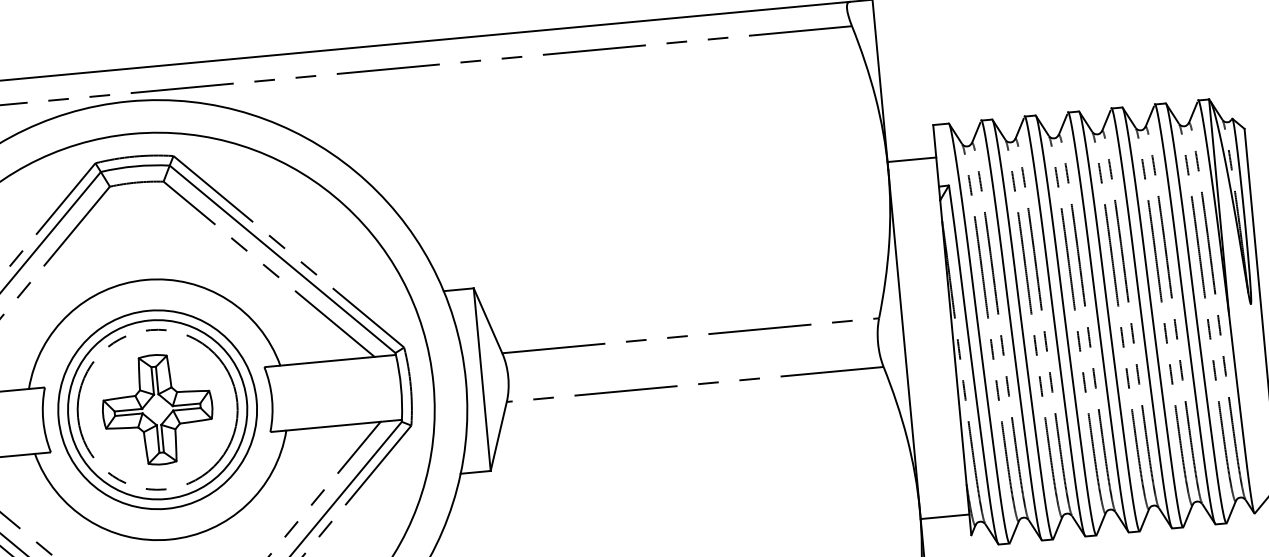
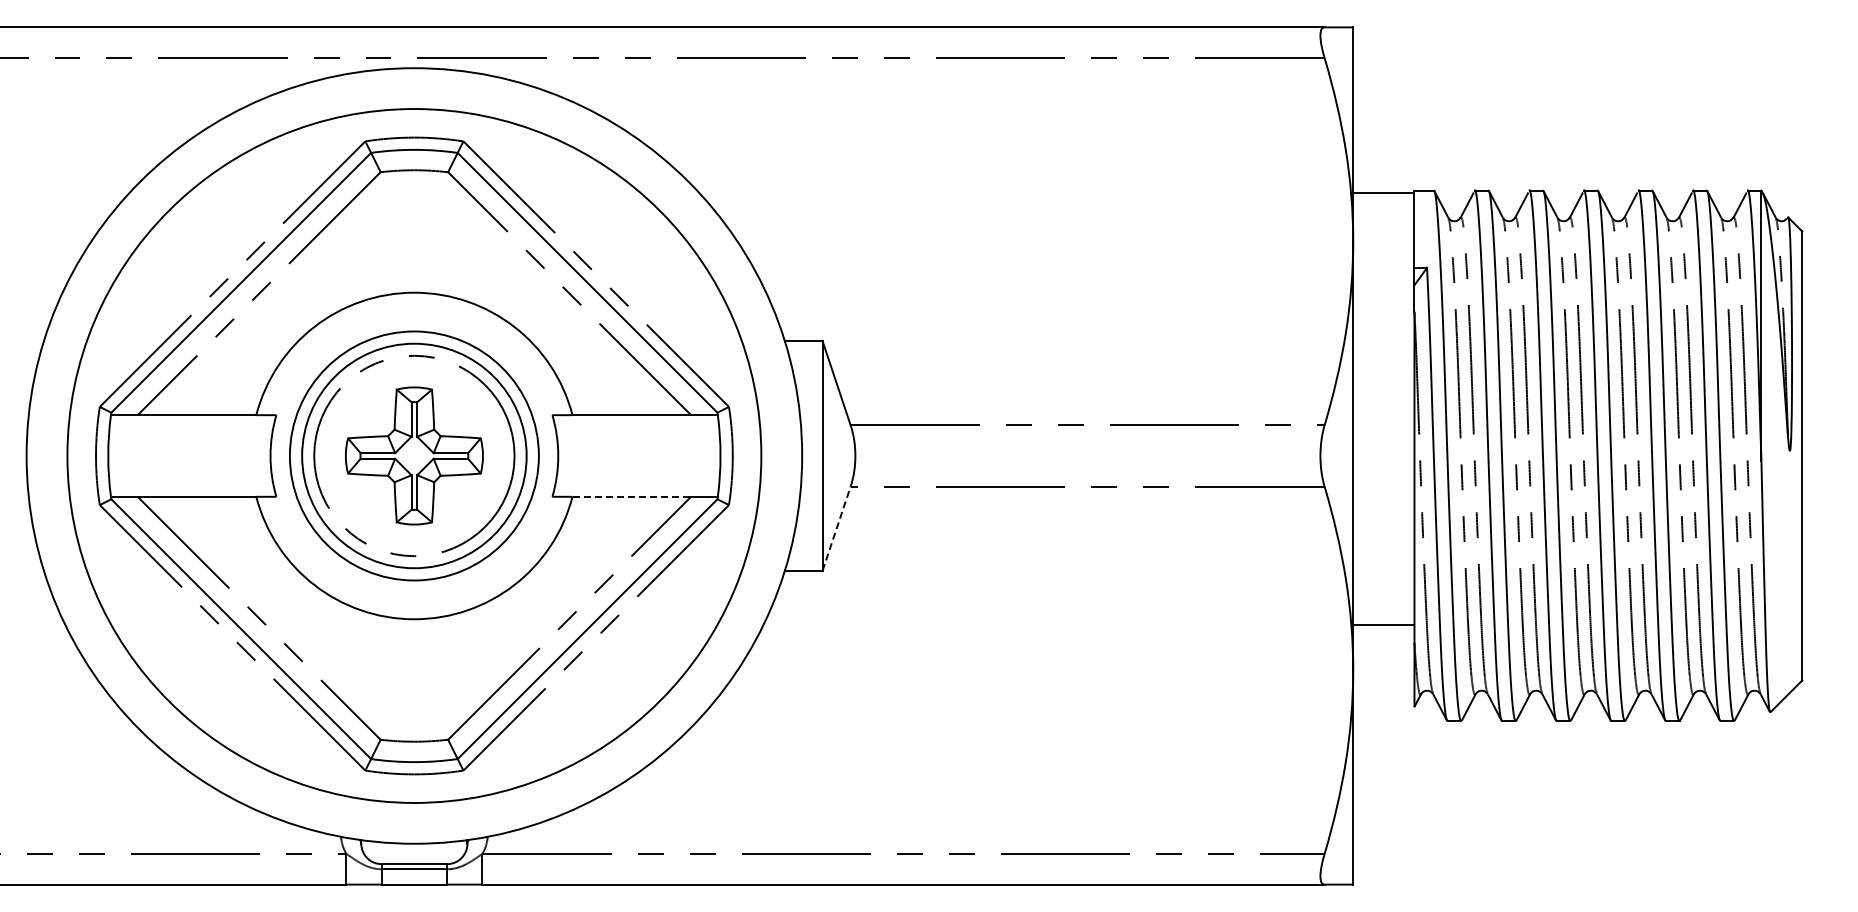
line: (911, 159) -> (1383, 193), moved
line: (334, 425) -> (632, 496), solid -> dashed
line: (498, 436) -> (836, 528), solid -> dashed
line: (944, 516) -> (1383, 624), moved

